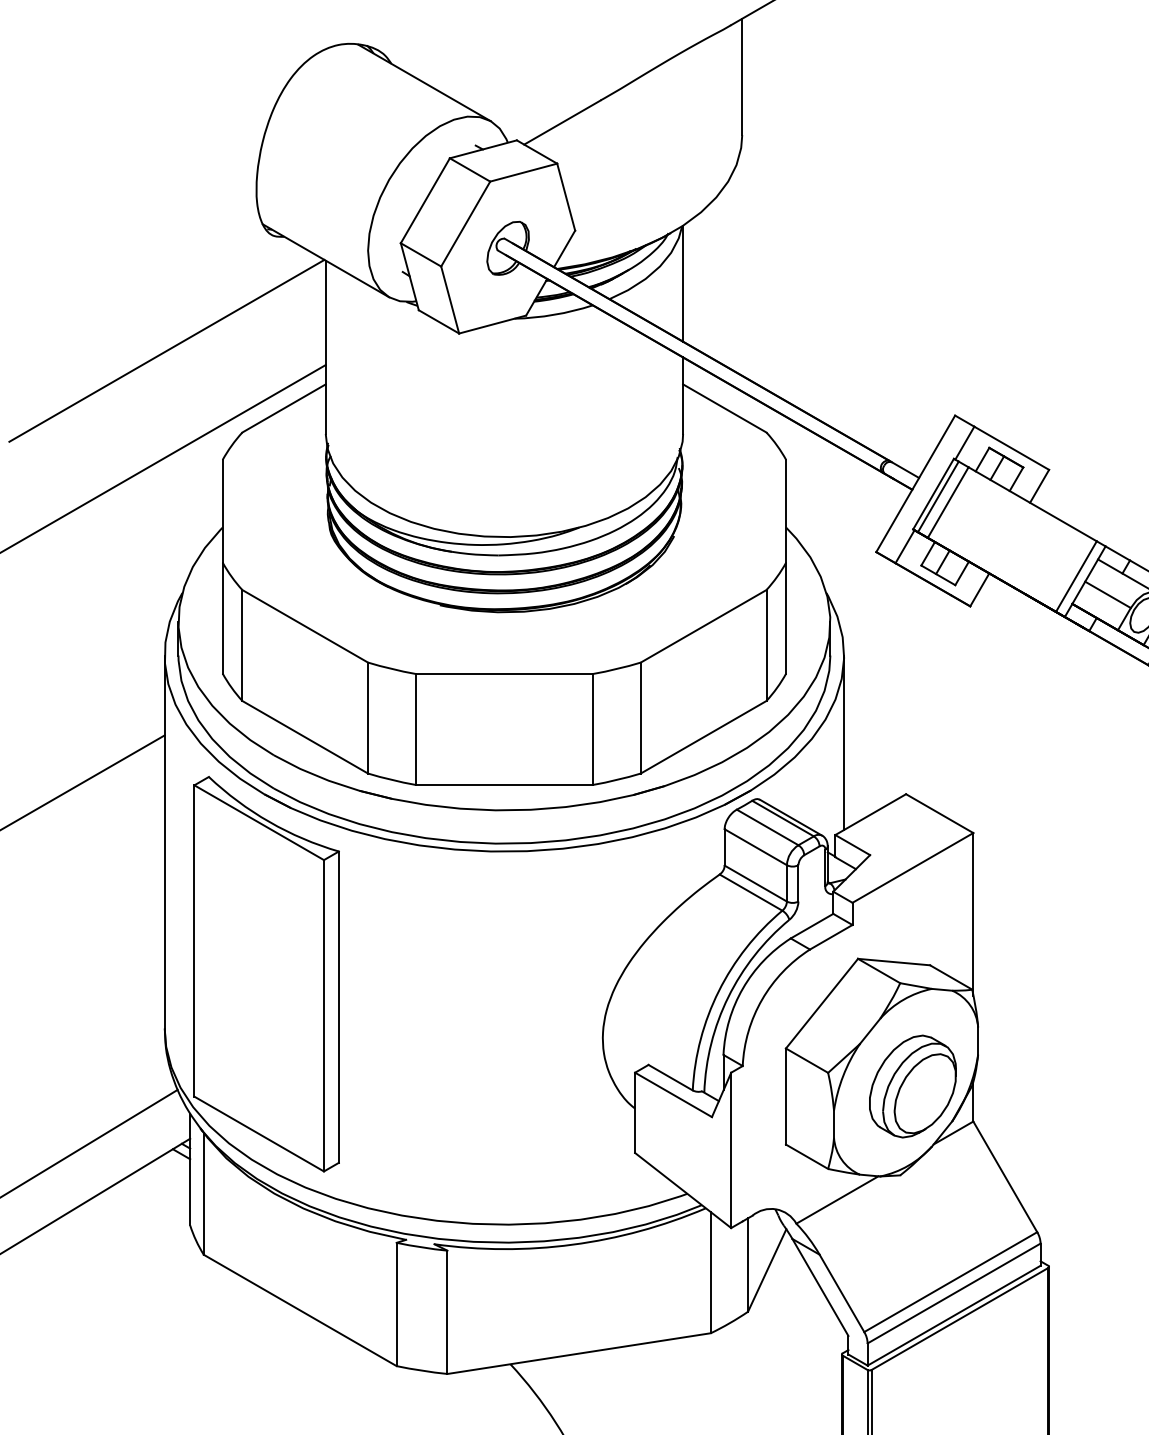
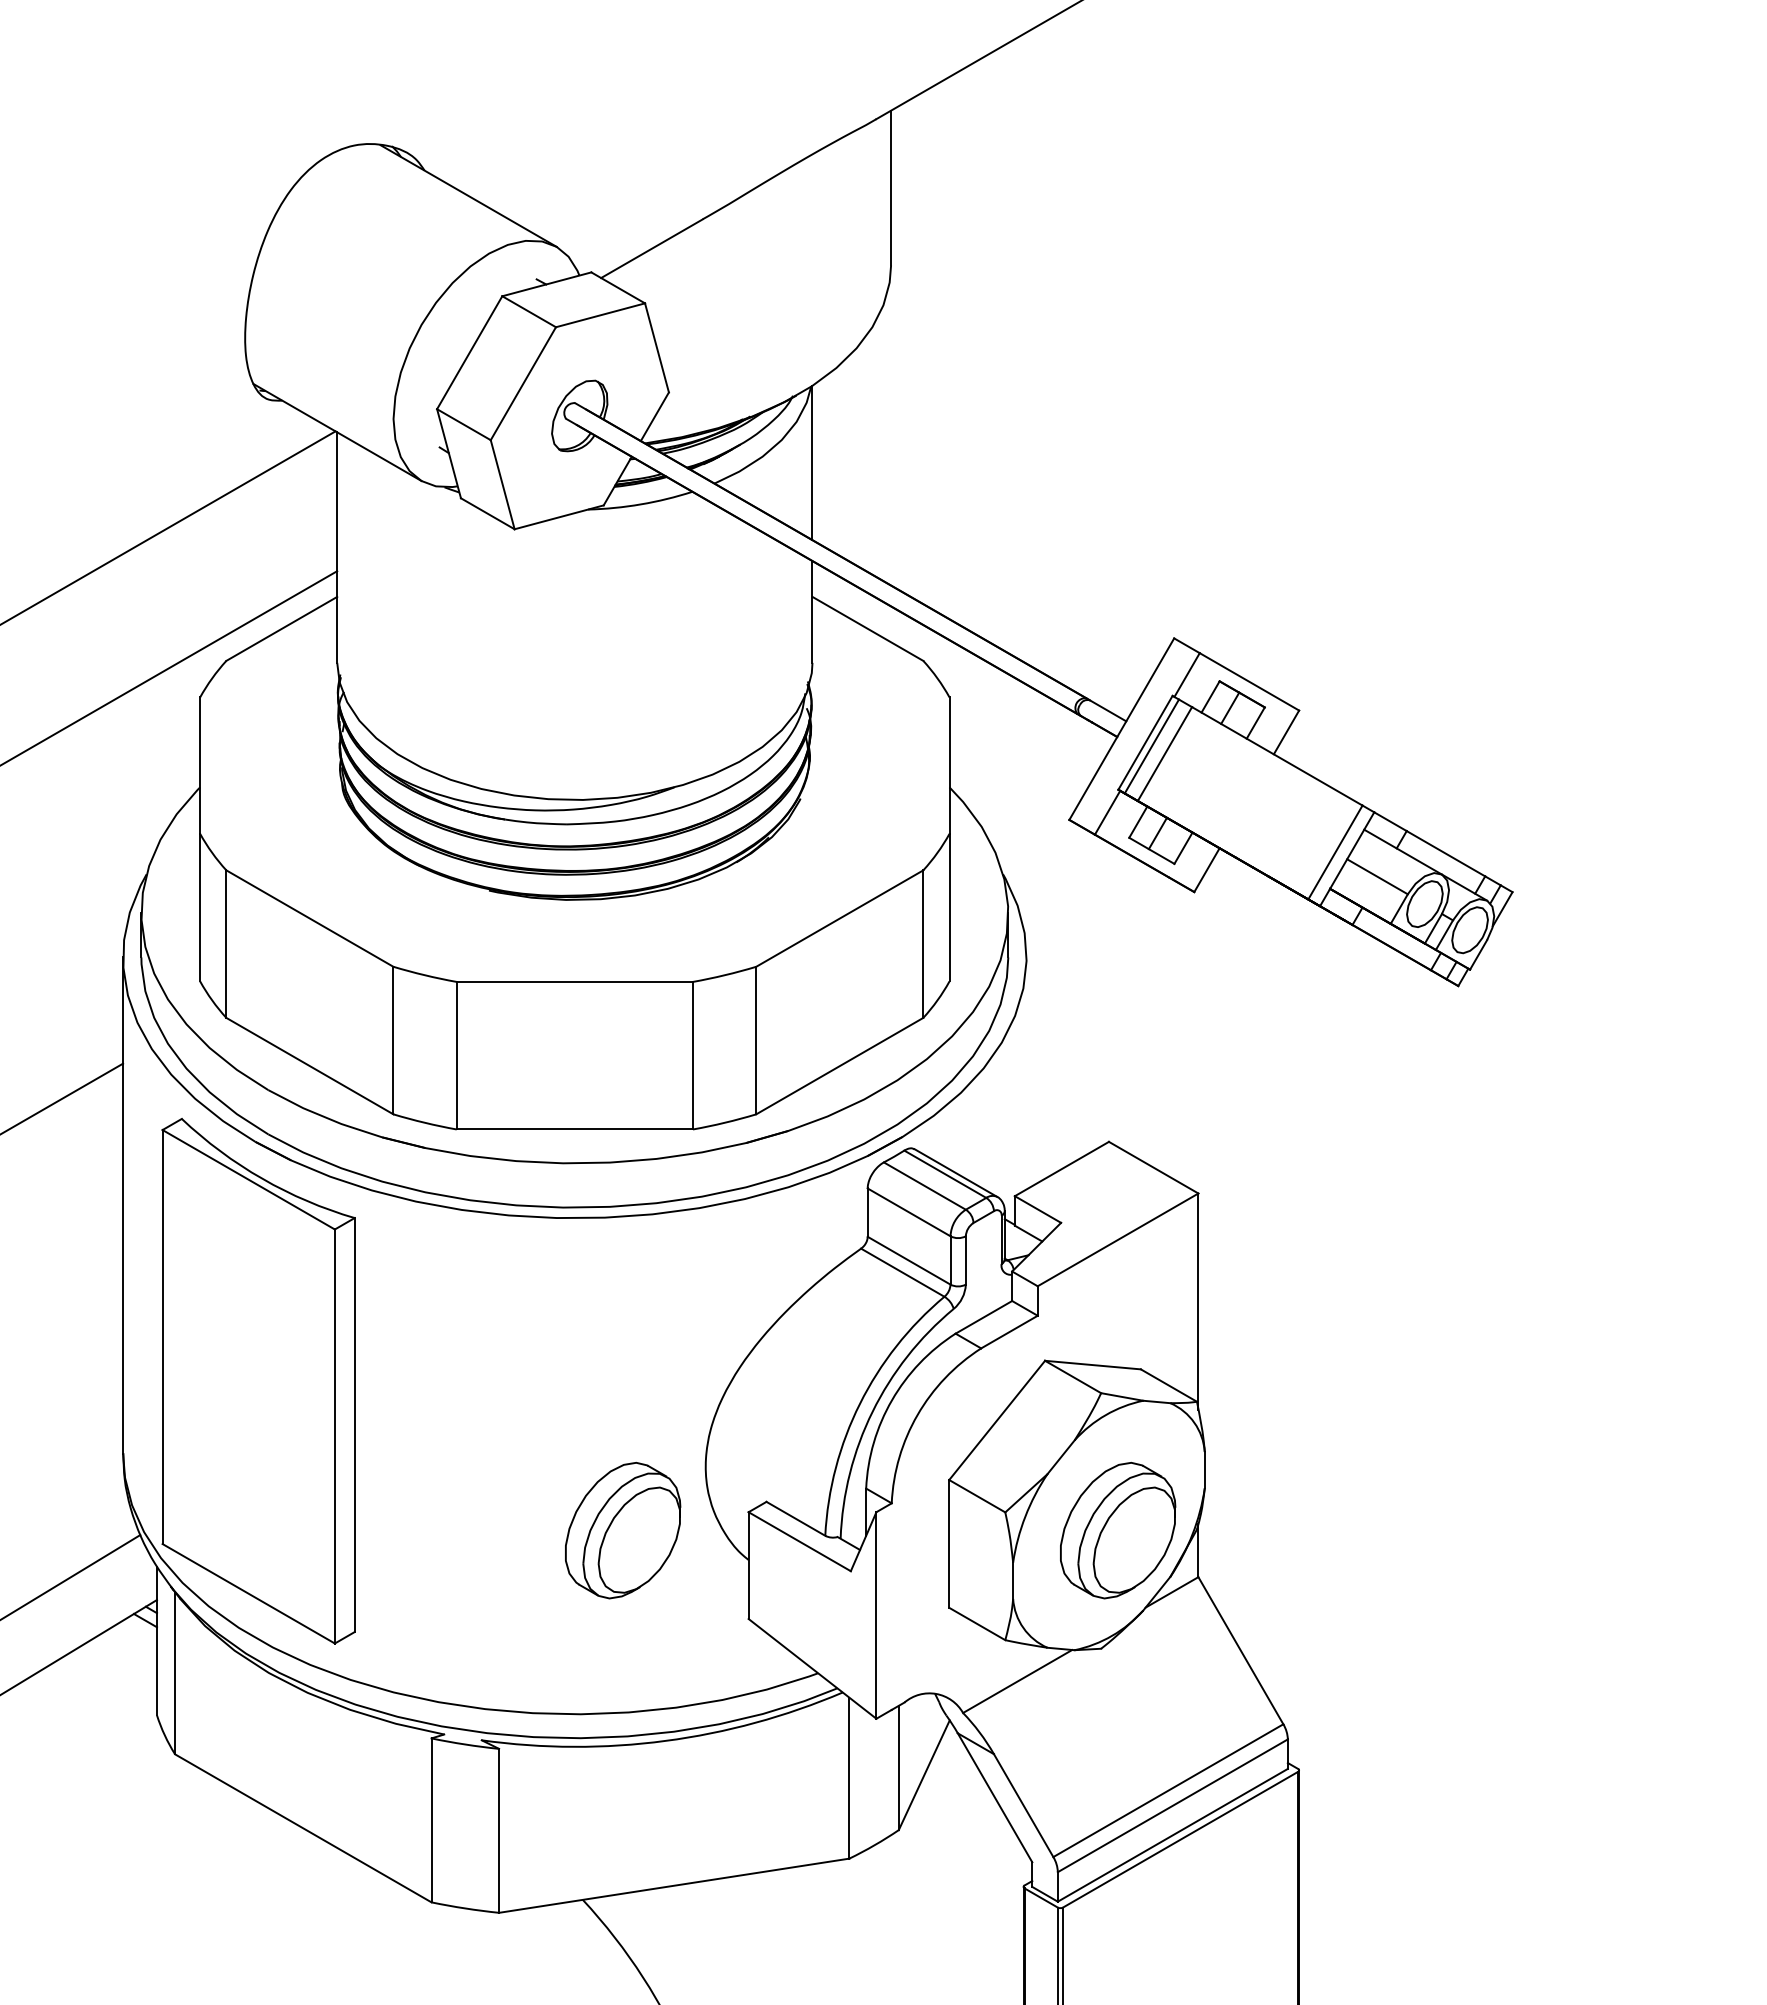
line: (844, 742) -> (1026, 1073), removed
part: (541, 1086) -> (623, 1530), added

